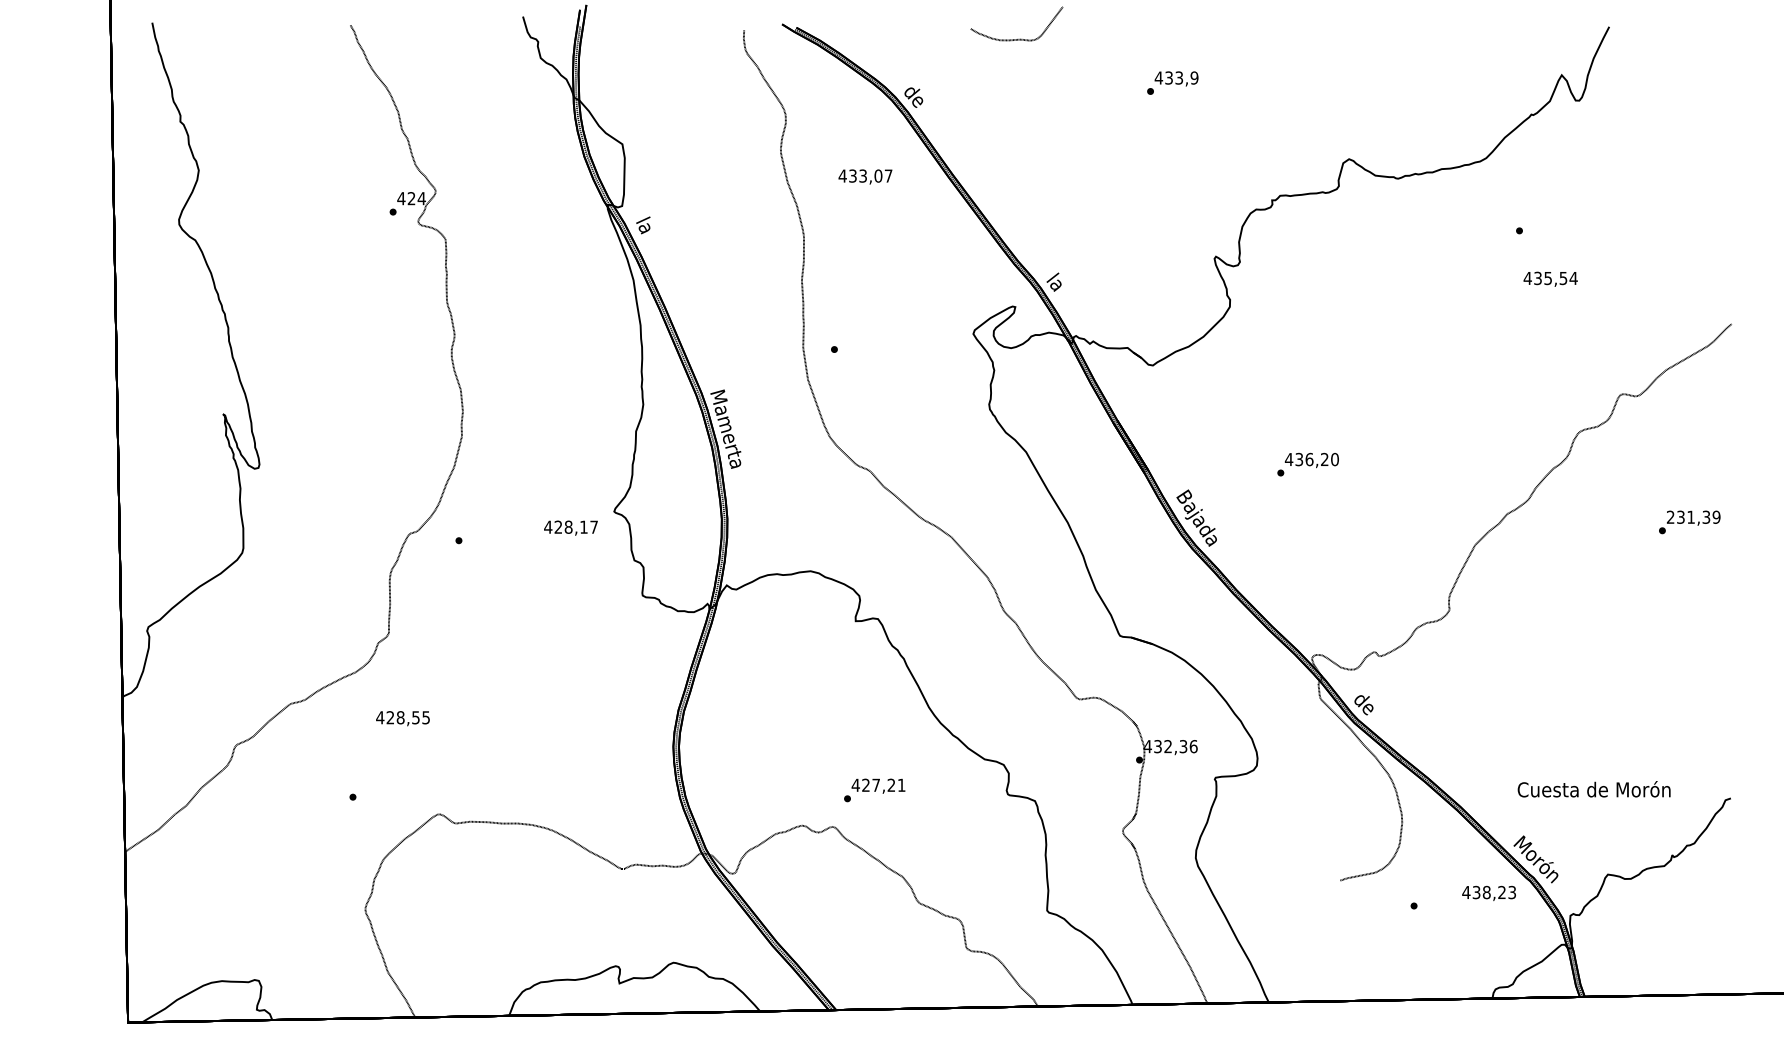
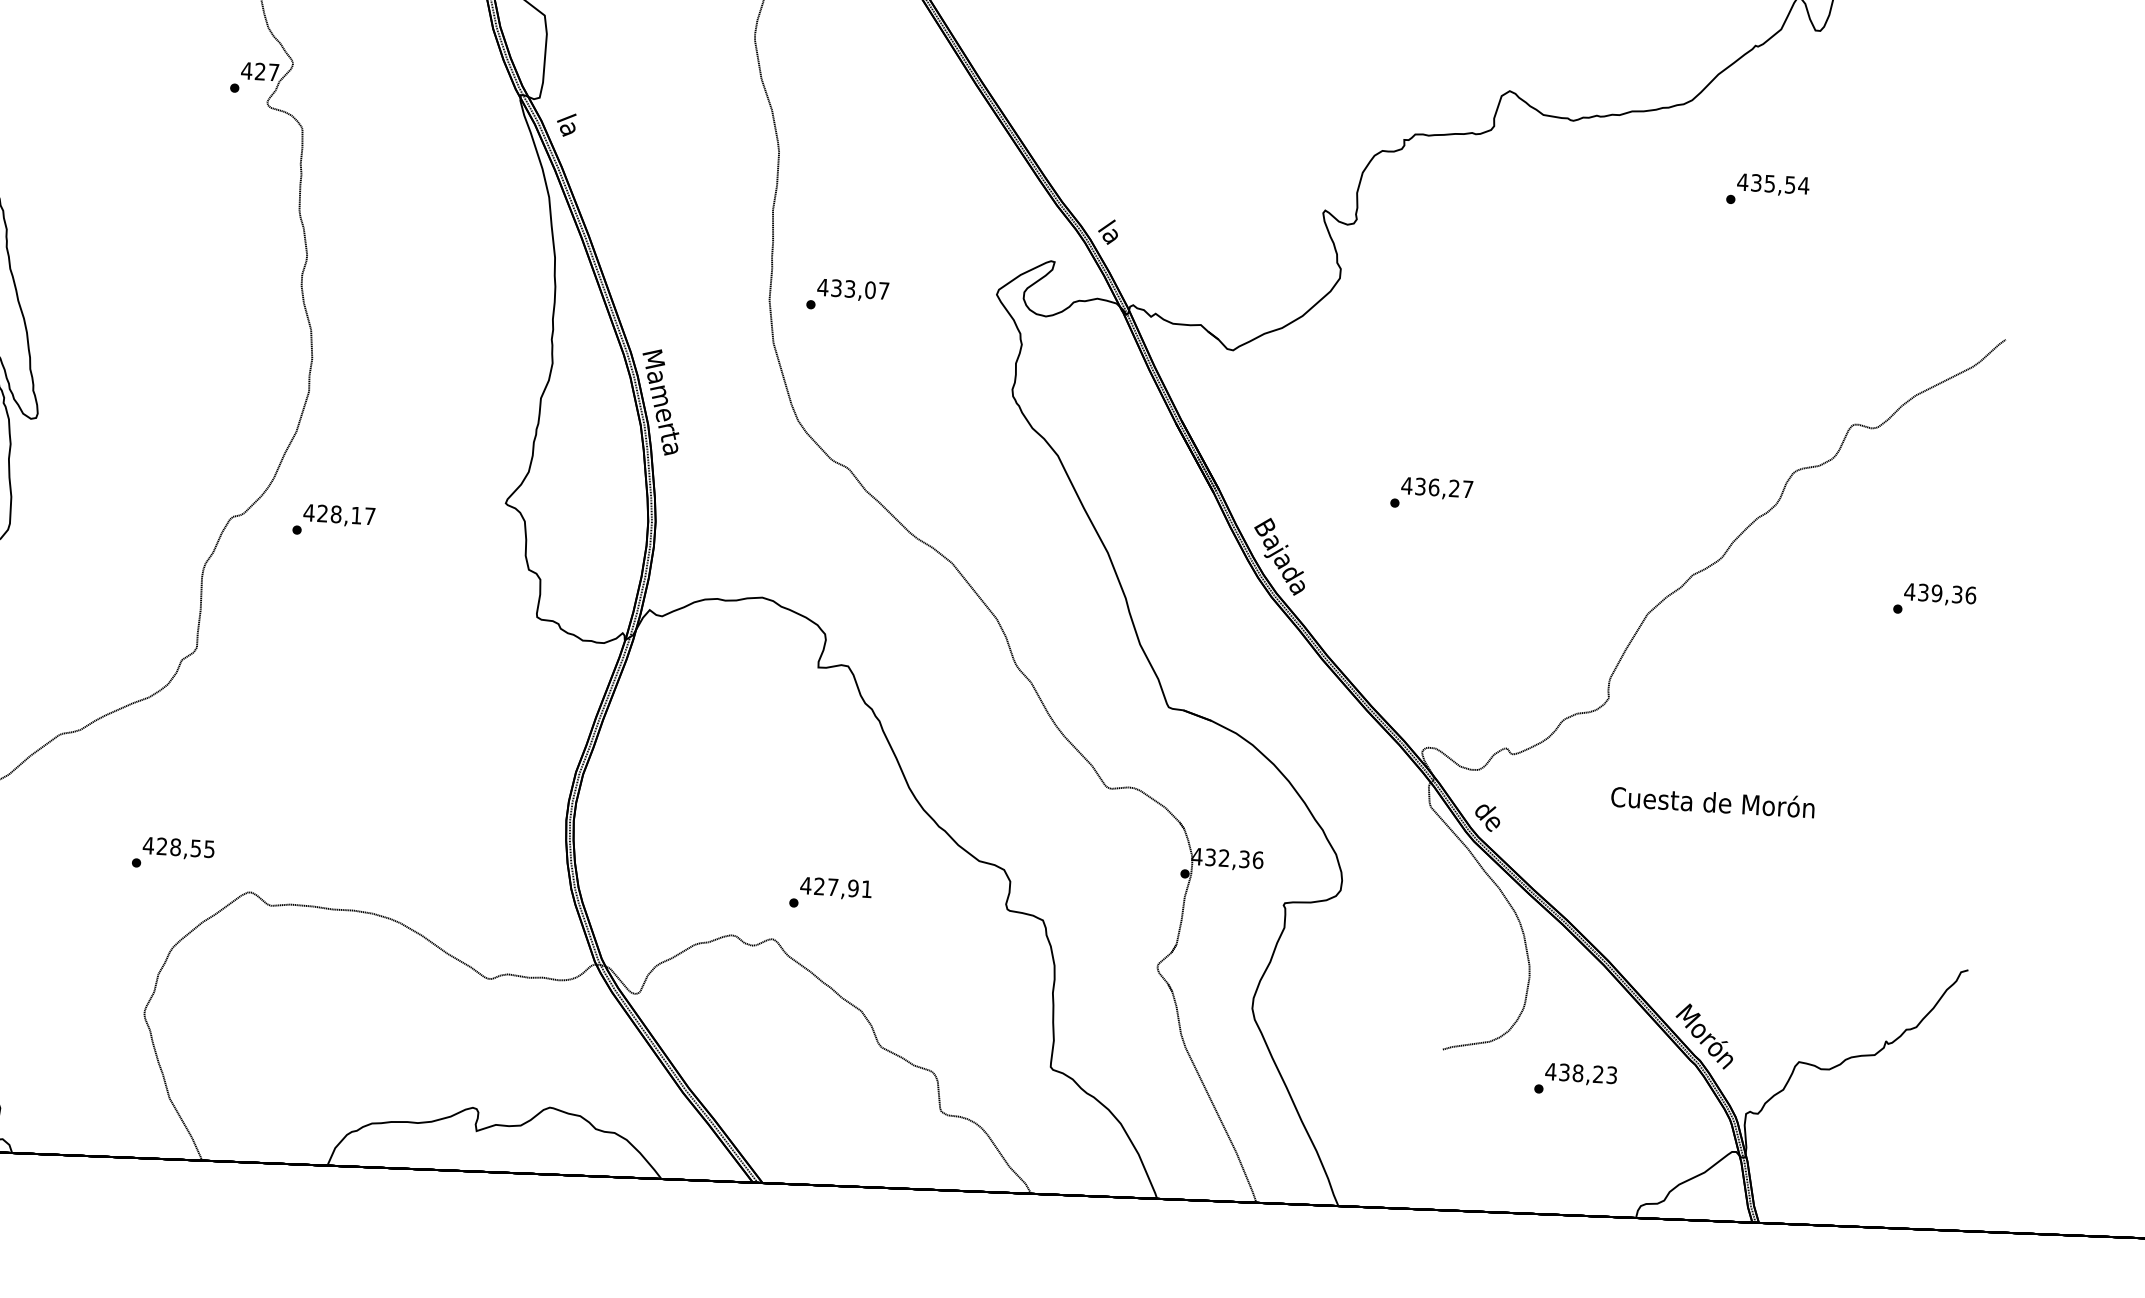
text: (865, 176) -> (853, 289), moved
text: (421, 198) -> (273, 72), 424 -> 427
text: (1550, 278) -> (1773, 184), moved
text: (1334, 459) -> (1467, 489), 436,20 -> 436,27
text: (1693, 516) -> (1940, 592), 231,39 -> 439,36
text: (570, 527) -> (338, 514), moved
text: (402, 718) -> (178, 848), moved
text: (891, 784) -> (853, 887), 427,21 -> 427,91
text: (1593, 789) -> (1712, 802), moved
text: (1488, 892) -> (1580, 1073), moved

